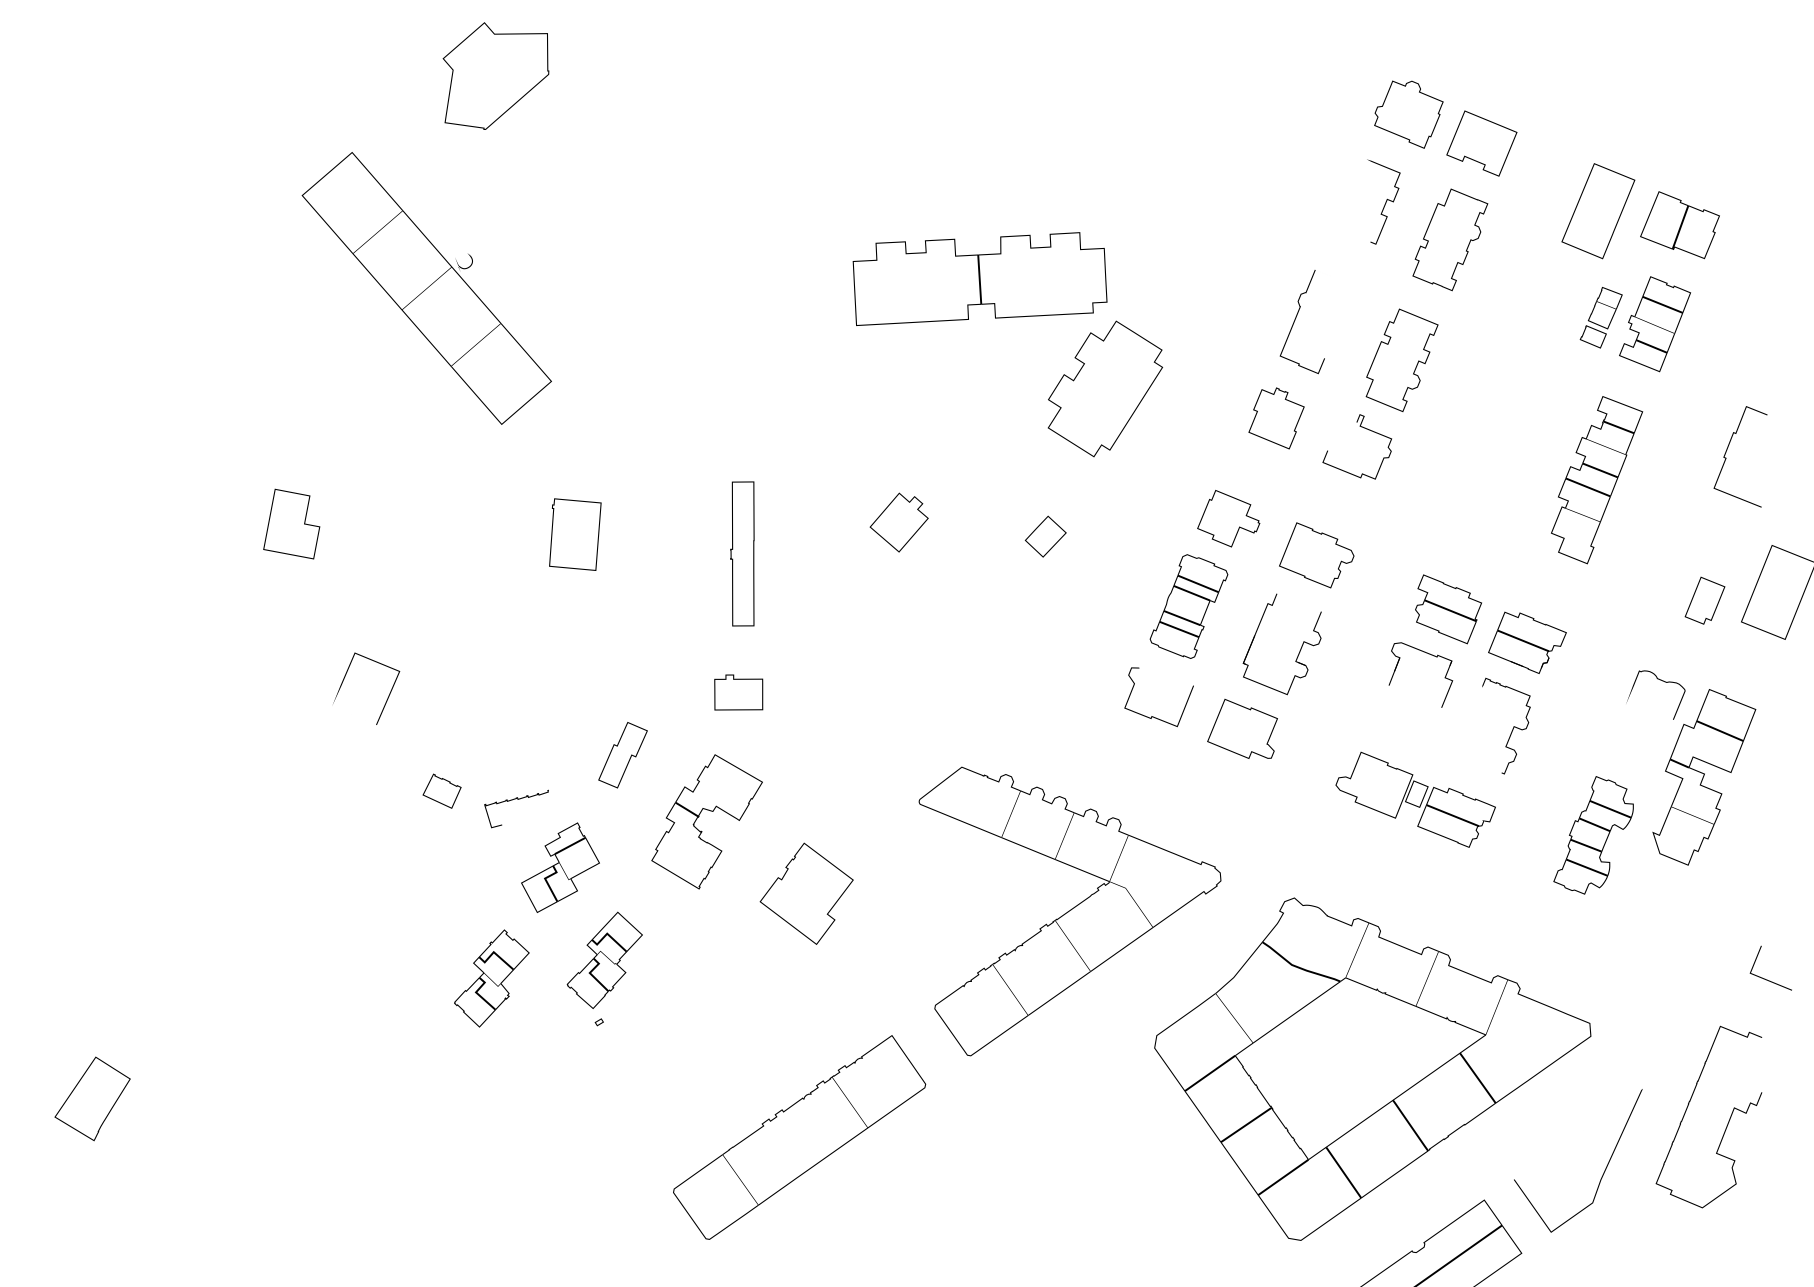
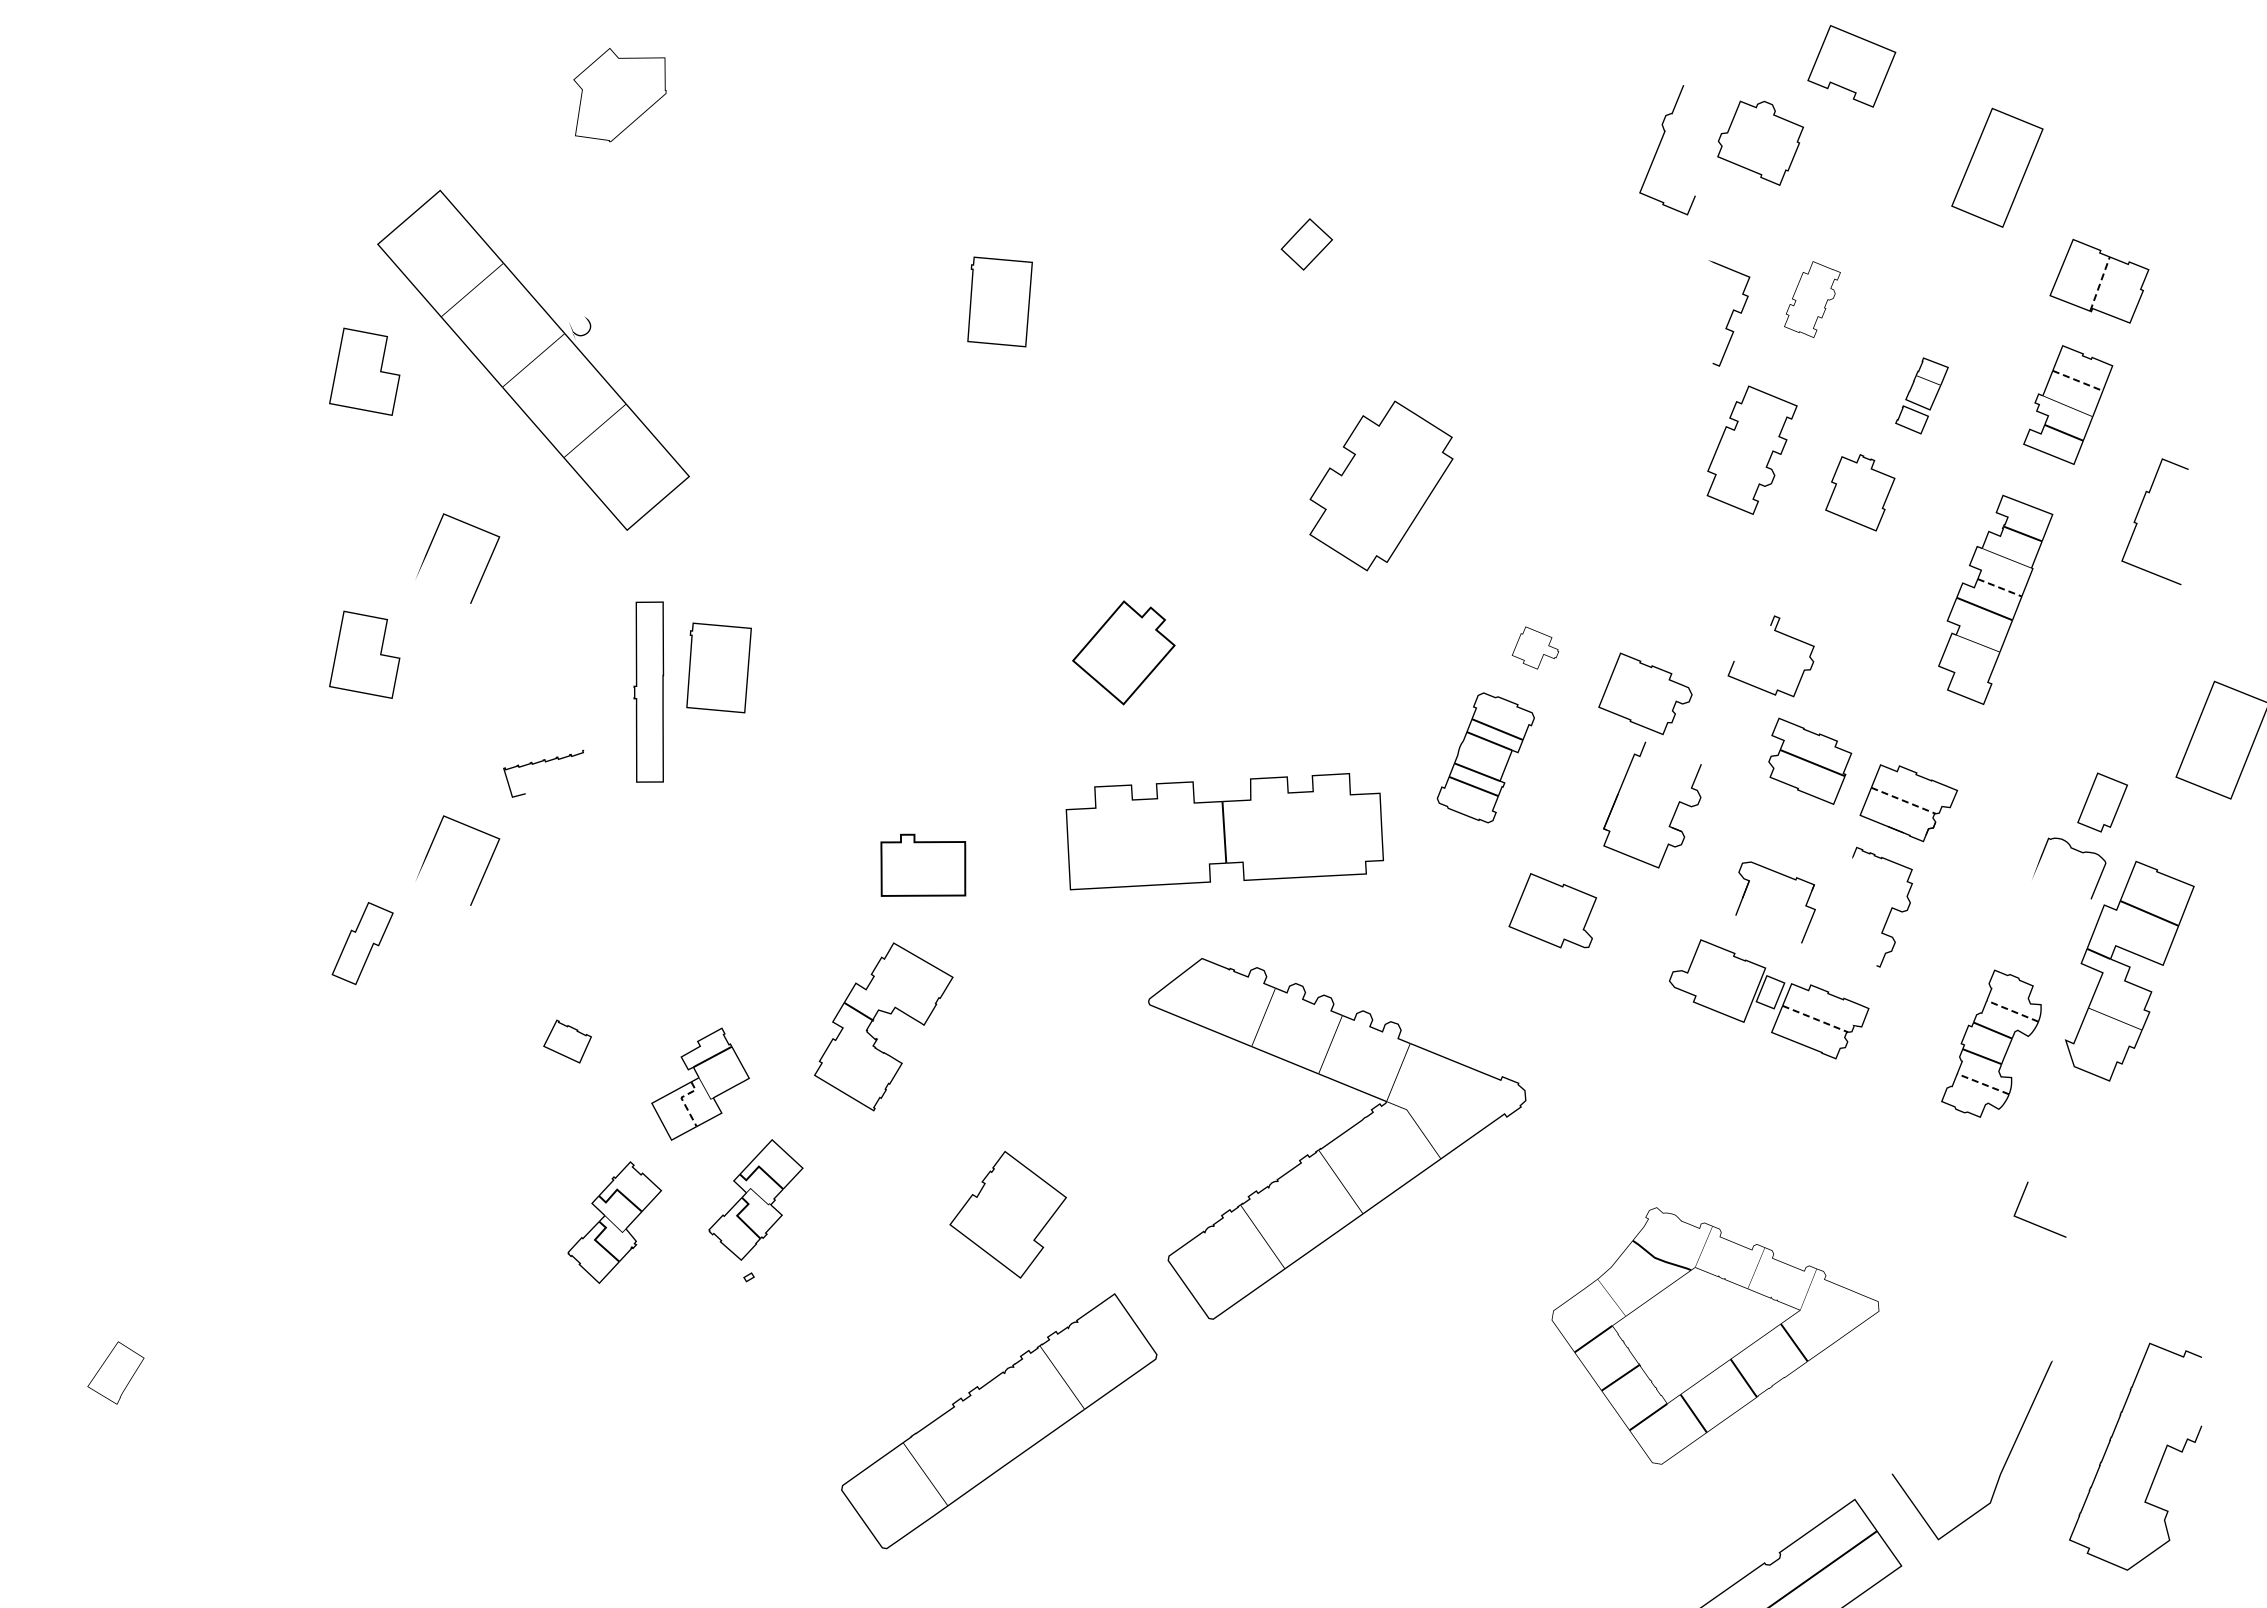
part: (495, 75) -> (619, 94), size x0.7
part: (1481, 143) -> (1851, 66), moved
part: (1383, 202) -> (1729, 313), moved
part: (1598, 210) -> (1997, 167), moved
line: (1680, 227) -> (2100, 284), solid -> dashed
part: (1450, 239) -> (1812, 299), size x0.6
part: (799, 241) -> (999, 301), added
part: (979, 278) -> (1224, 831), moved
part: (291, 297) -> (364, 371), added
line: (1662, 304) -> (2077, 380), solid -> dashed
part: (1600, 317) -> (1921, 395), moved
part: (1295, 318) -> (1659, 146), moved
part: (1276, 418) -> (1860, 492), moved
part: (1362, 427) -> (1777, 632), moved
part: (386, 457) -> (483, 571), added
curve: (1726, 458) -> (2137, 523), moved
line: (1600, 470) -> (1999, 587), solid -> dashed
part: (1228, 518) -> (1535, 647), size x0.6
part: (898, 522) -> (1123, 652), size x1.4
part: (1045, 536) -> (1306, 244), moved
part: (742, 553) -> (648, 691), moved
part: (1704, 600) -> (2102, 802), moved
line: (1523, 640) -> (1903, 800), solid -> dashed
part: (1299, 649) -> (1674, 811), moved
part: (1430, 655) -> (1787, 877), moved
part: (738, 691) -> (922, 864), size x1.4
part: (1151, 715) -> (1439, 894), removed
part: (622, 755) -> (362, 943), moved
part: (442, 791) -> (567, 1041), moved
part: (518, 799) -> (545, 762), moved
line: (1610, 809) -> (2012, 1011), solid -> dashed
line: (1452, 815) -> (1815, 1019), solid -> dashed
line: (1587, 867) -> (1983, 1084), solid -> dashed
line: (546, 879) -> (682, 1099), solid -> dashed
part: (806, 893) -> (1007, 1214), moved
line: (1764, 978) -> (2032, 1222), moved
part: (1372, 1068) -> (1715, 1335), size x0.6
part: (92, 1098) -> (115, 1372), size x0.6
curve: (1726, 1125) -> (2157, 1467), moved

